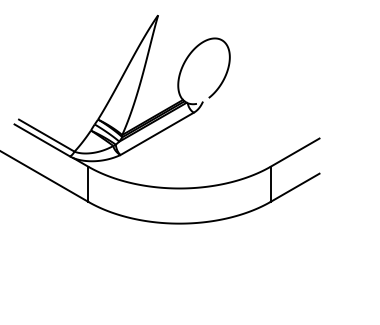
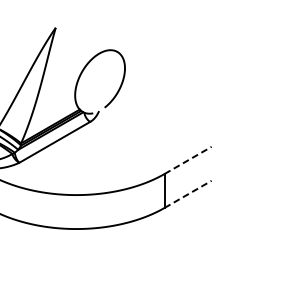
line: (295, 152) -> (188, 160), solid -> dashed
line: (295, 187) -> (188, 194), solid -> dashed

